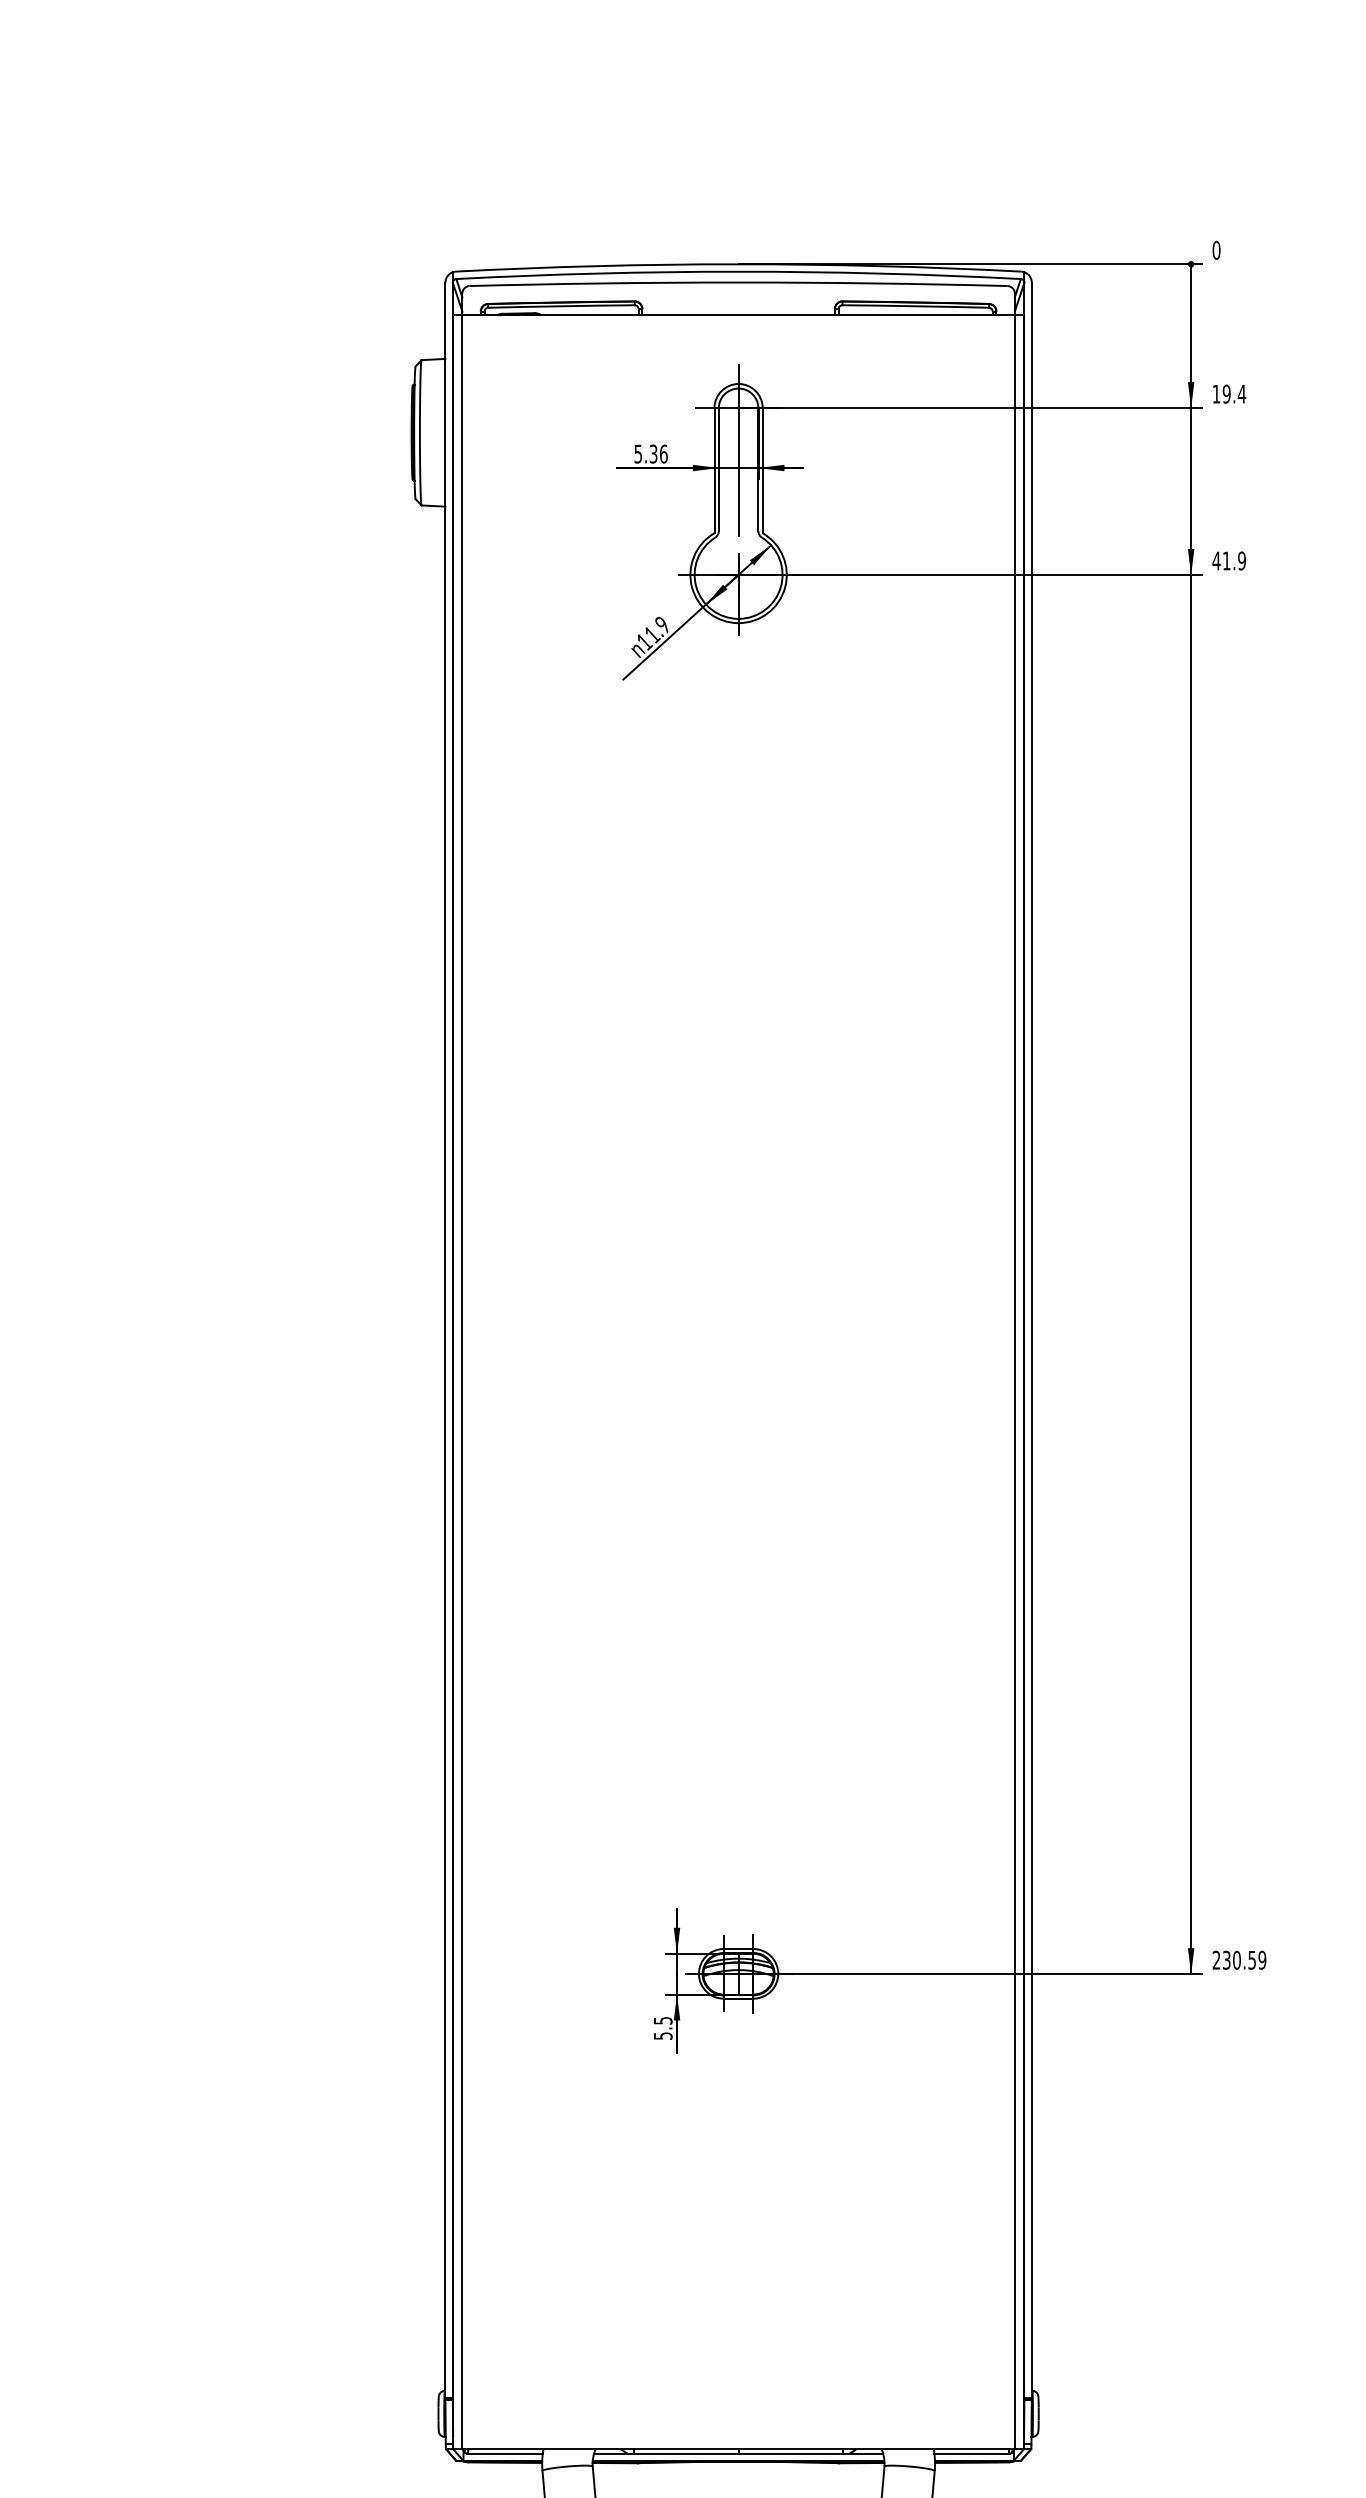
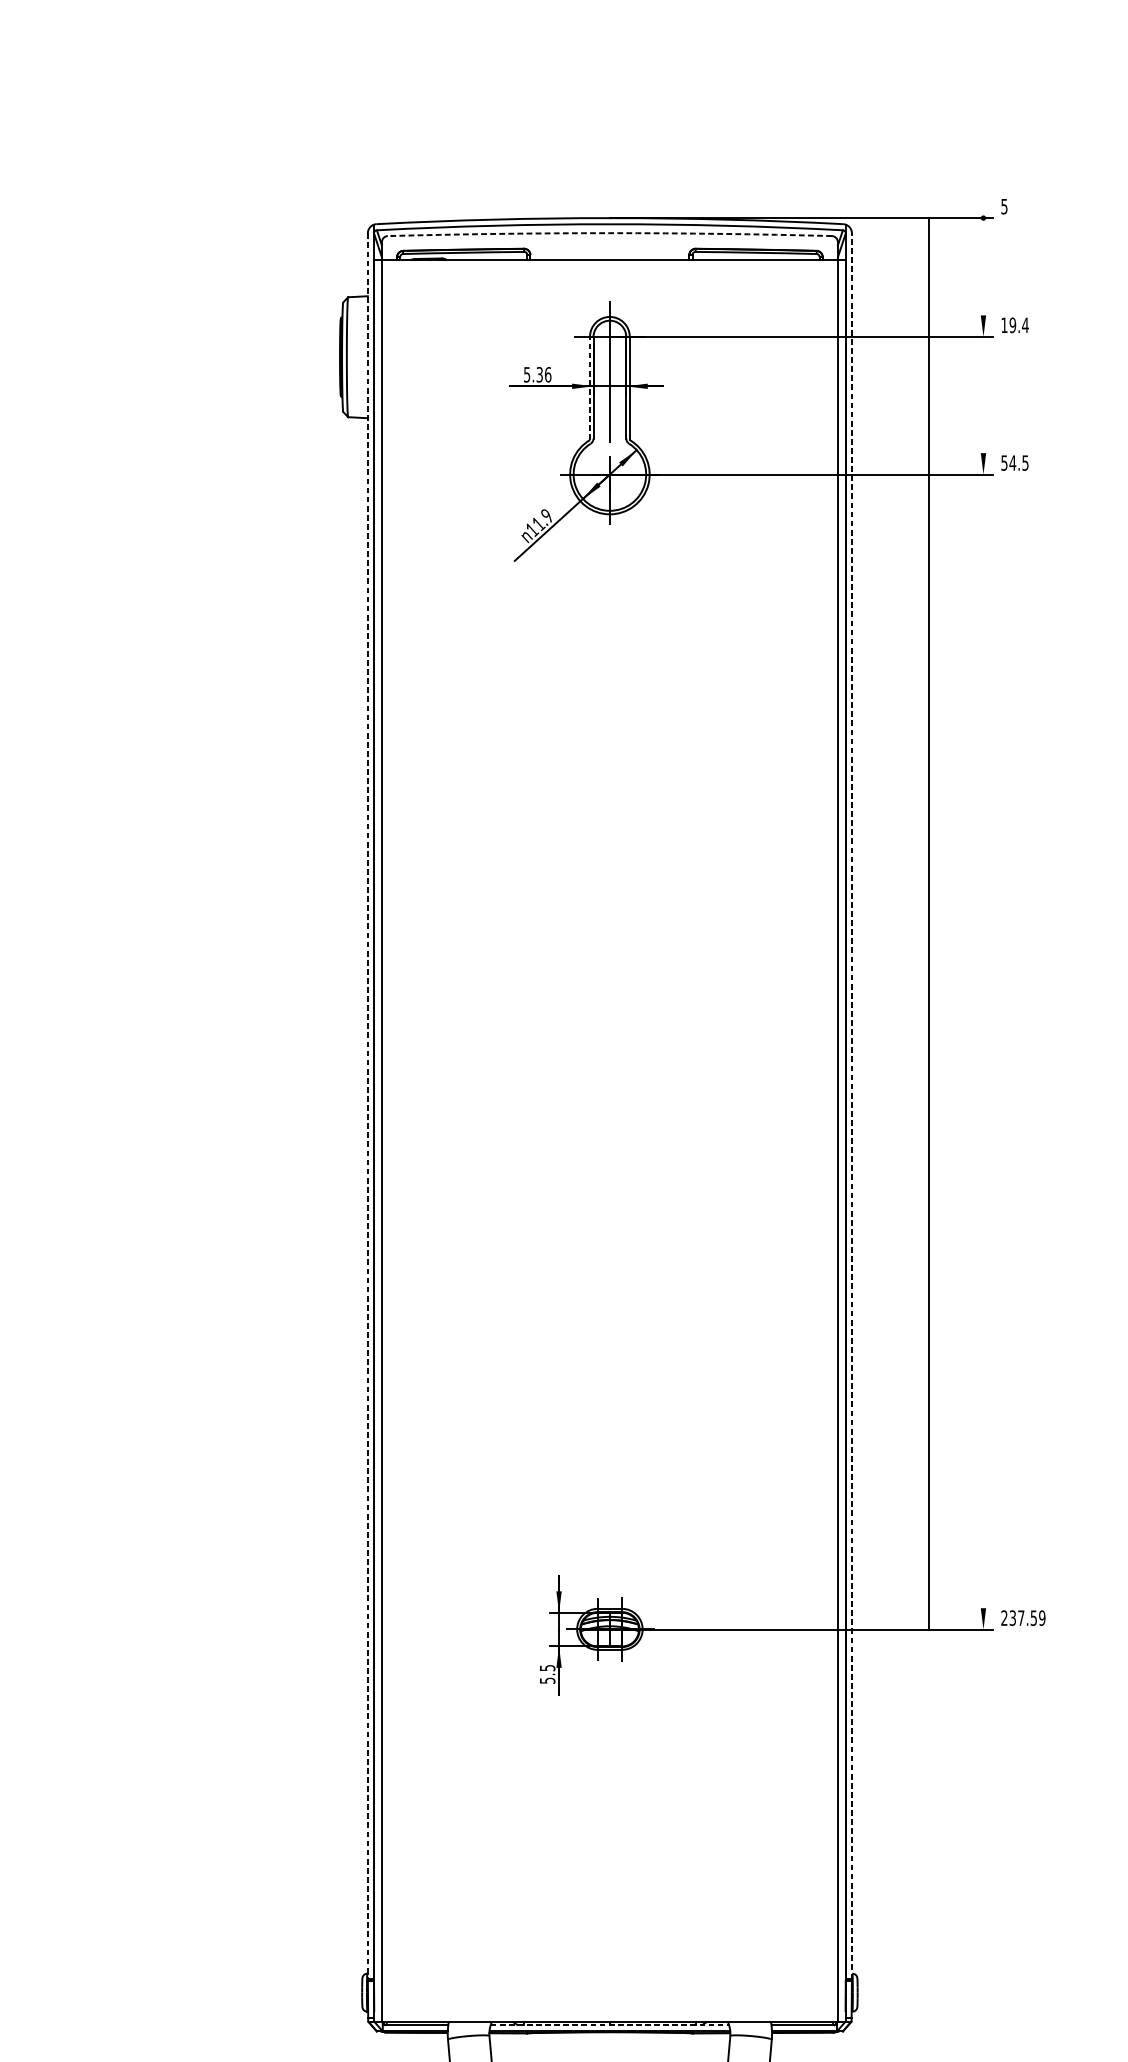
text: (1216, 249) -> (1004, 205), 0 -> 5
arc: (738, 282) -> (609, 233), solid -> dashed
line: (714, 470) -> (590, 388), solid -> dashed
text: (1228, 560) -> (1014, 462), 41.9 -> 54.5
line: (1191, 1119) -> (929, 924), moved
line: (445, 1340) -> (367, 1106), solid -> dashed
line: (1031, 1340) -> (851, 1106), solid -> dashed
text: (1236, 1959) -> (1020, 1617), 230.59 -> 237.59
line: (739, 2453) -> (610, 2025), solid -> dashed

